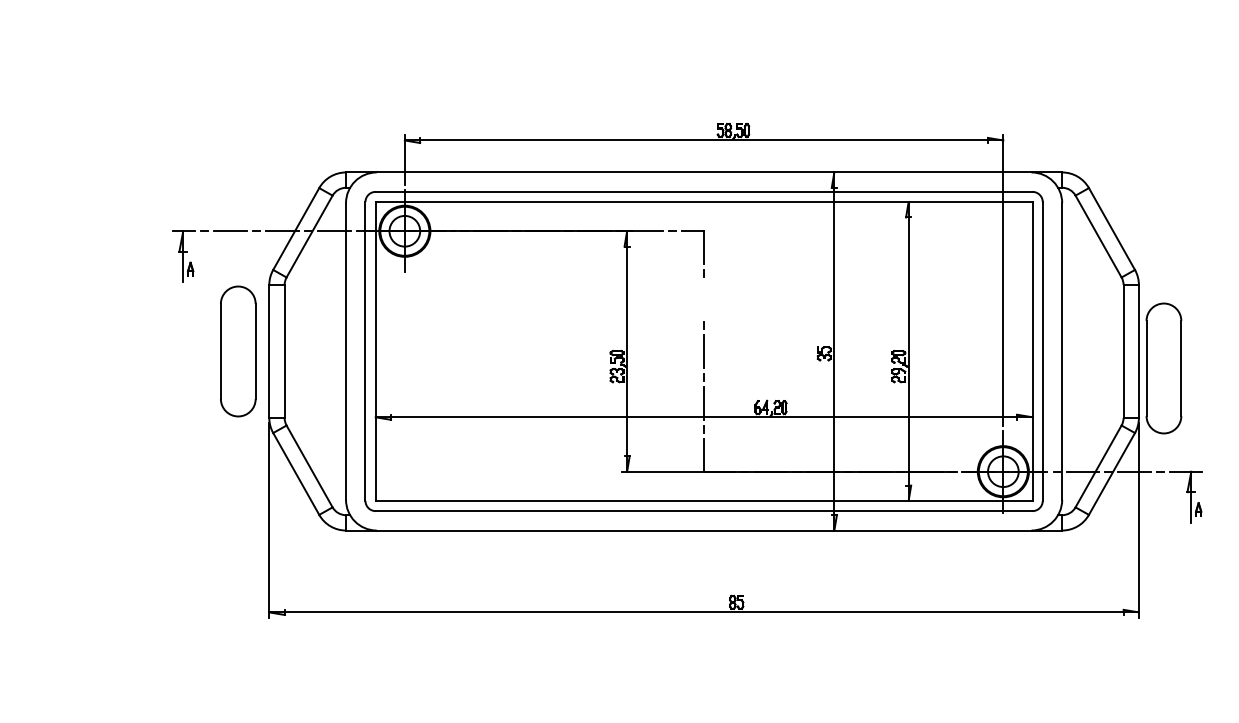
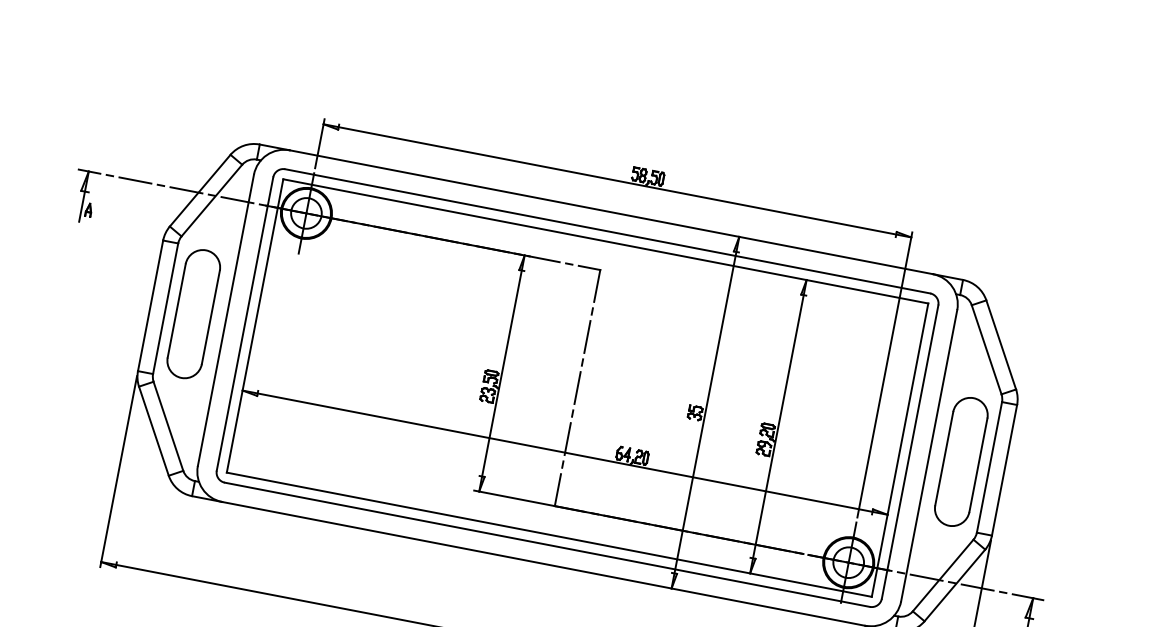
line: (704, 299) -> (587, 337), added
part: (238, 351) -> (194, 314), moved
part: (1163, 368) -> (960, 461), moved

